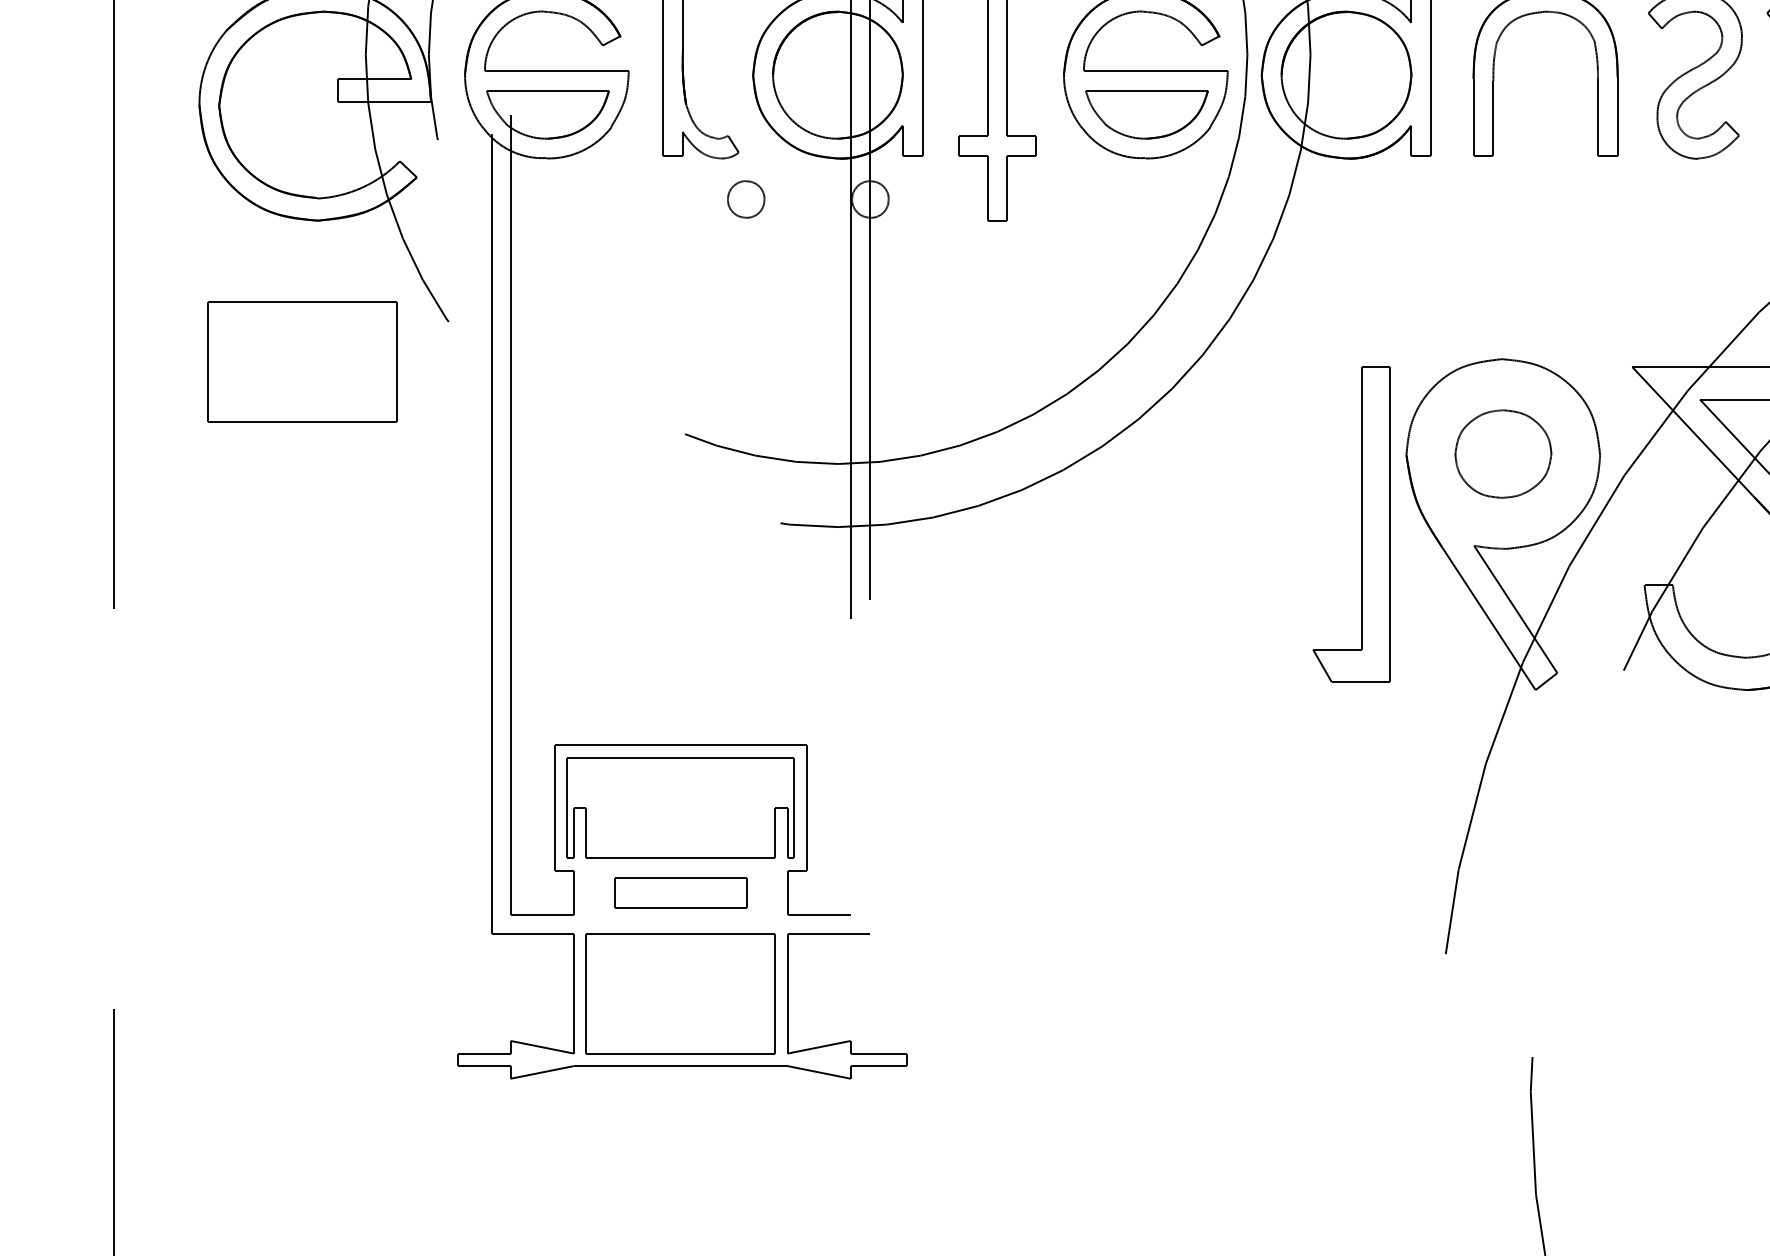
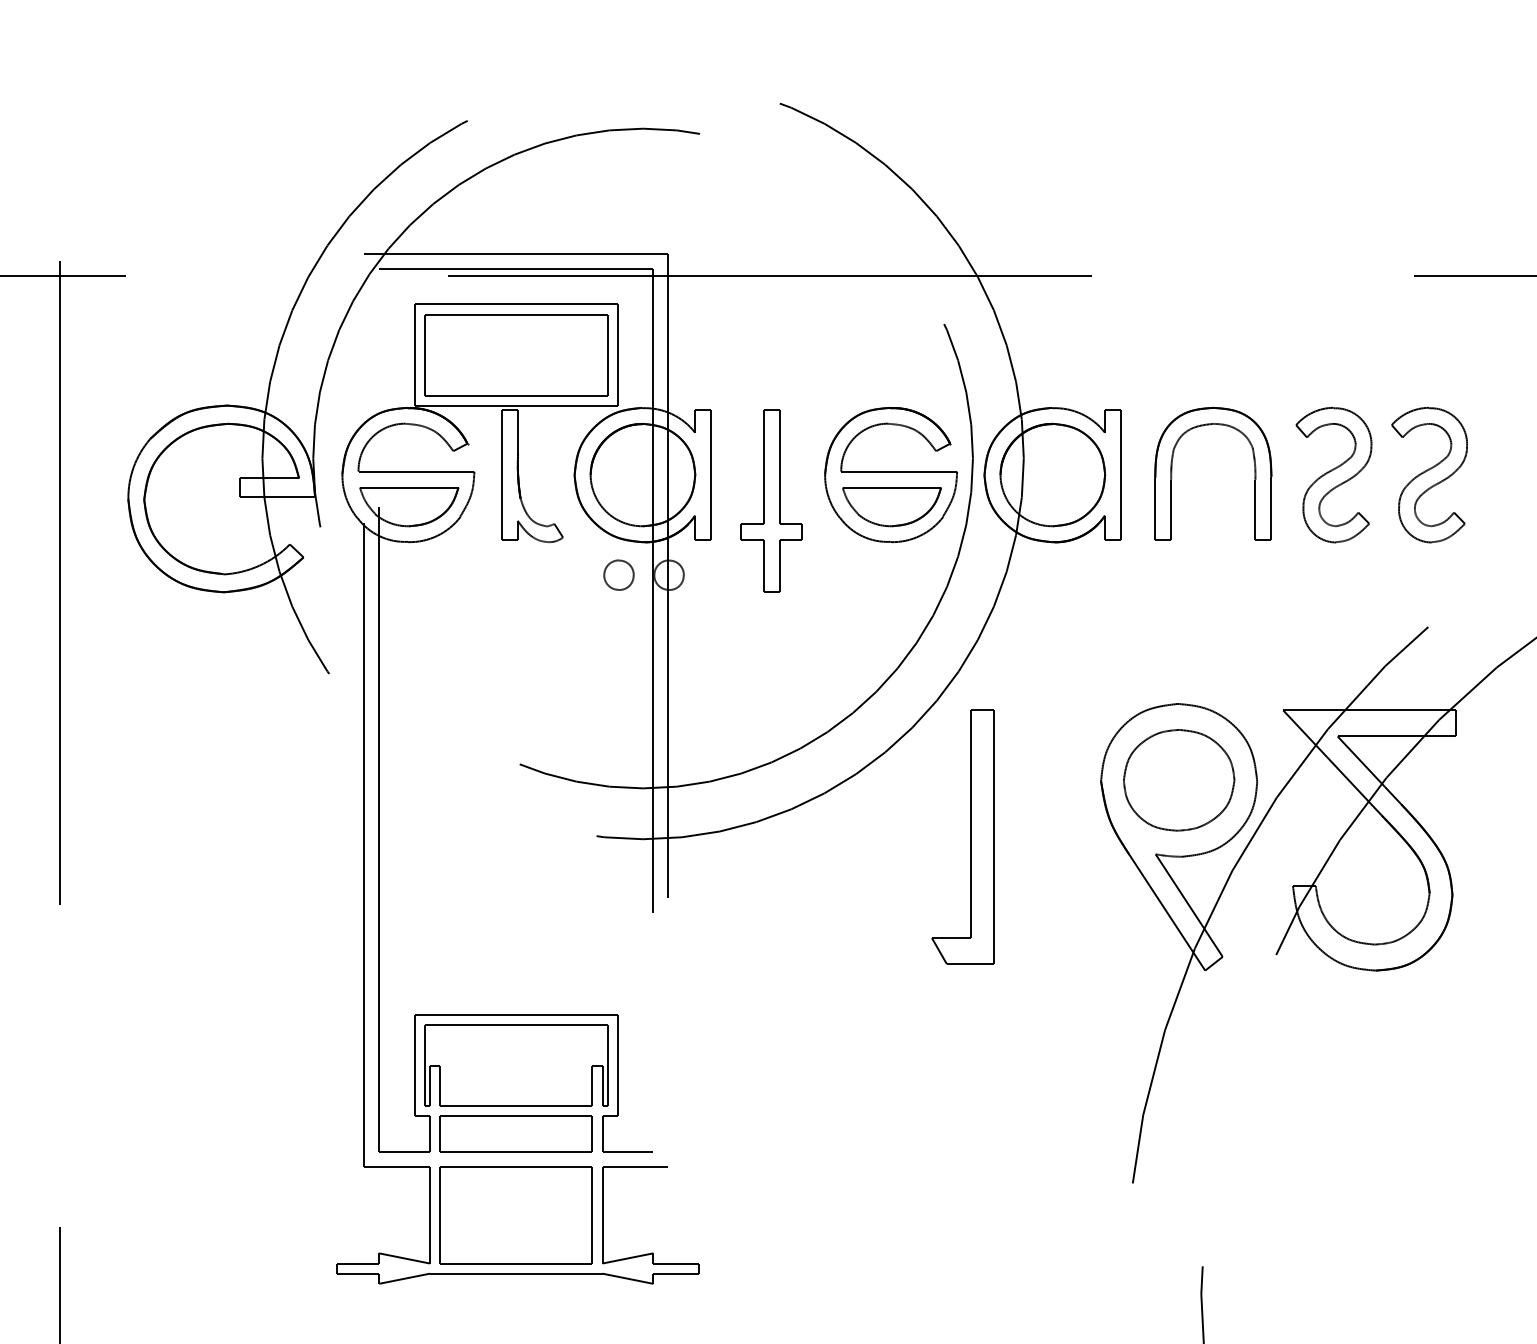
part: (745, 198) -> (618, 574), moved
part: (301, 362) -> (210, 706), removed
part: (1503, 454) -> (1179, 780), size x1.43
part: (1361, 523) -> (970, 836), moved
part: (679, 892) -> (515, 1133), size x1.43

